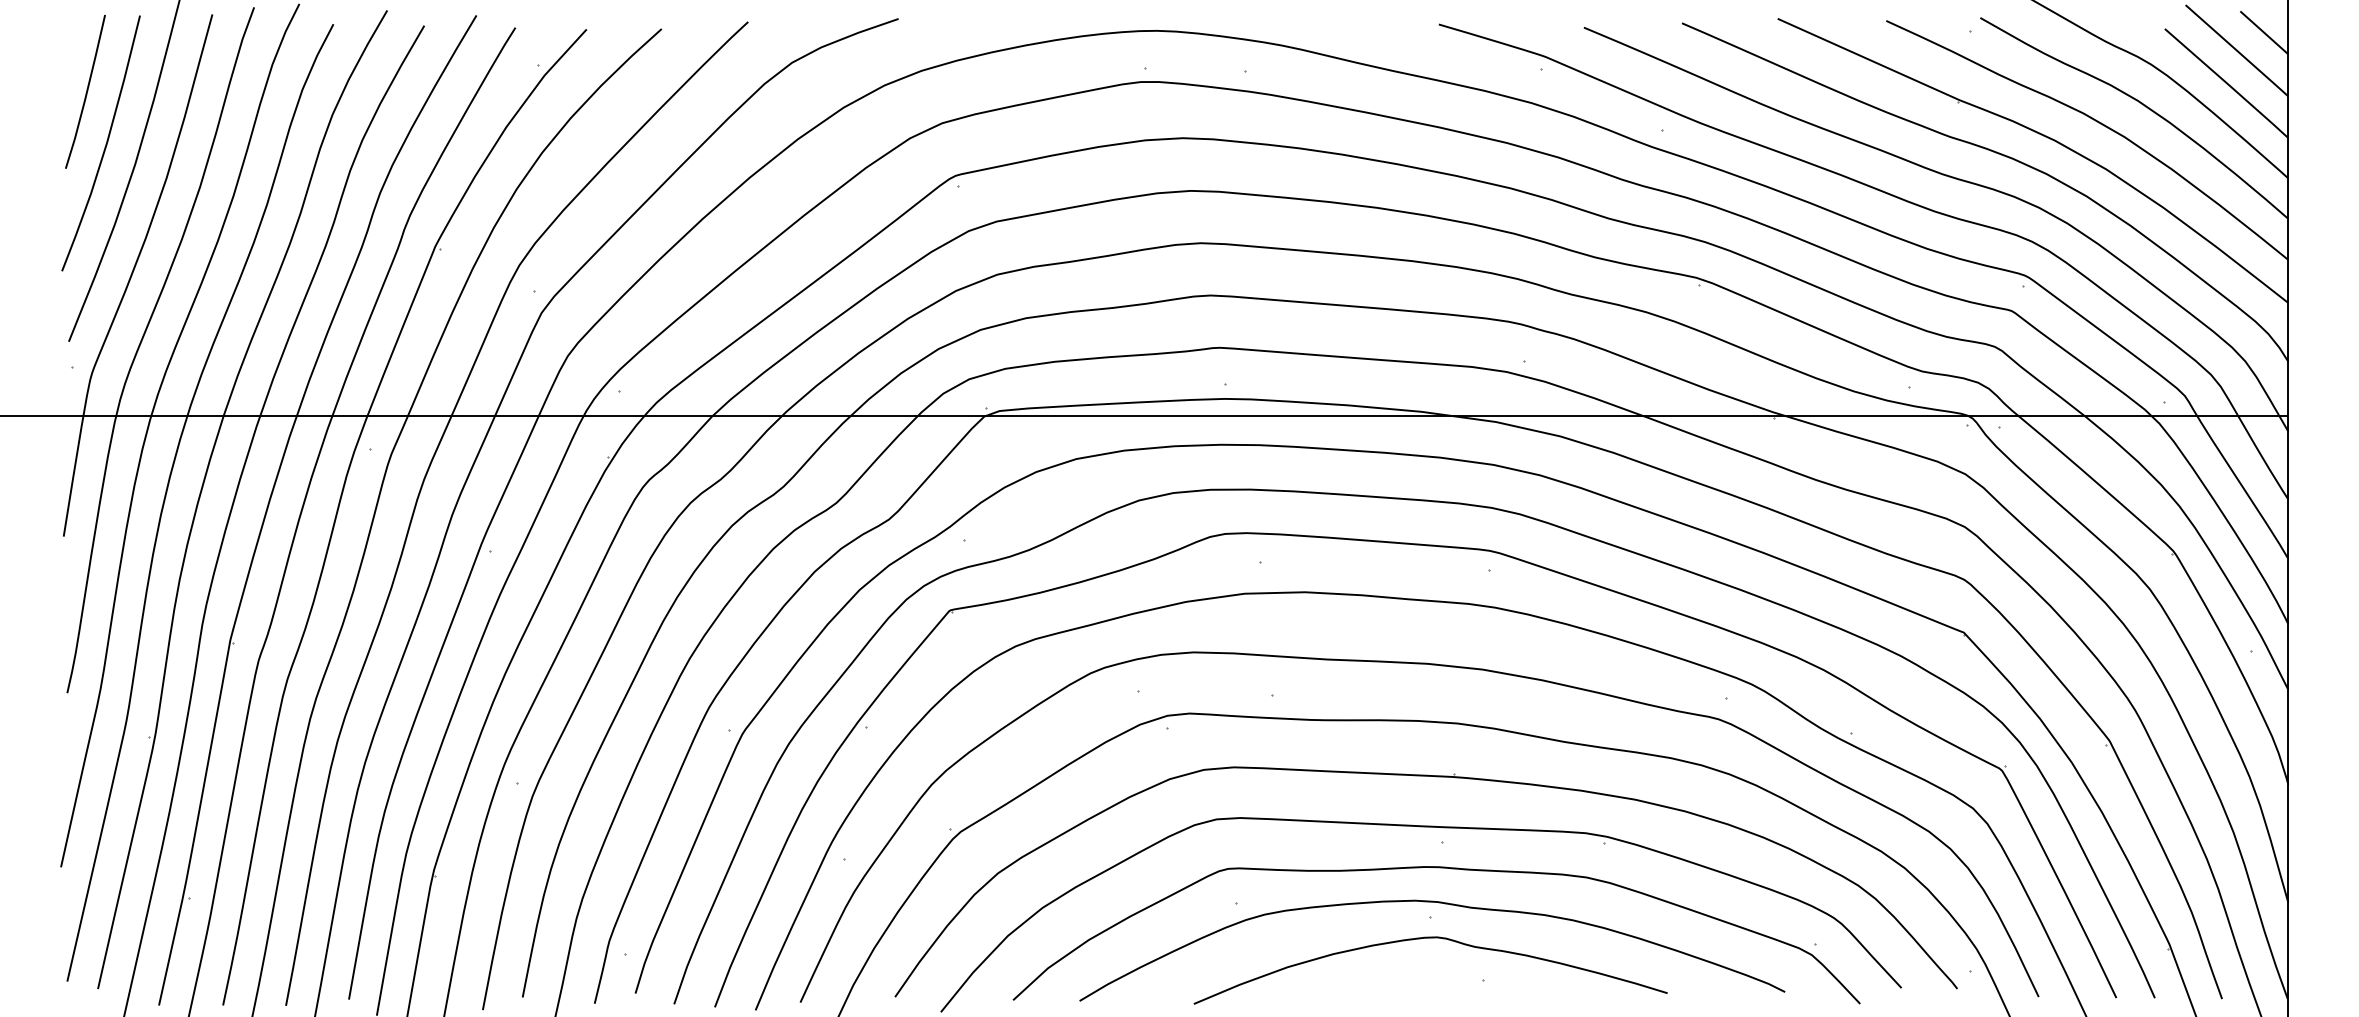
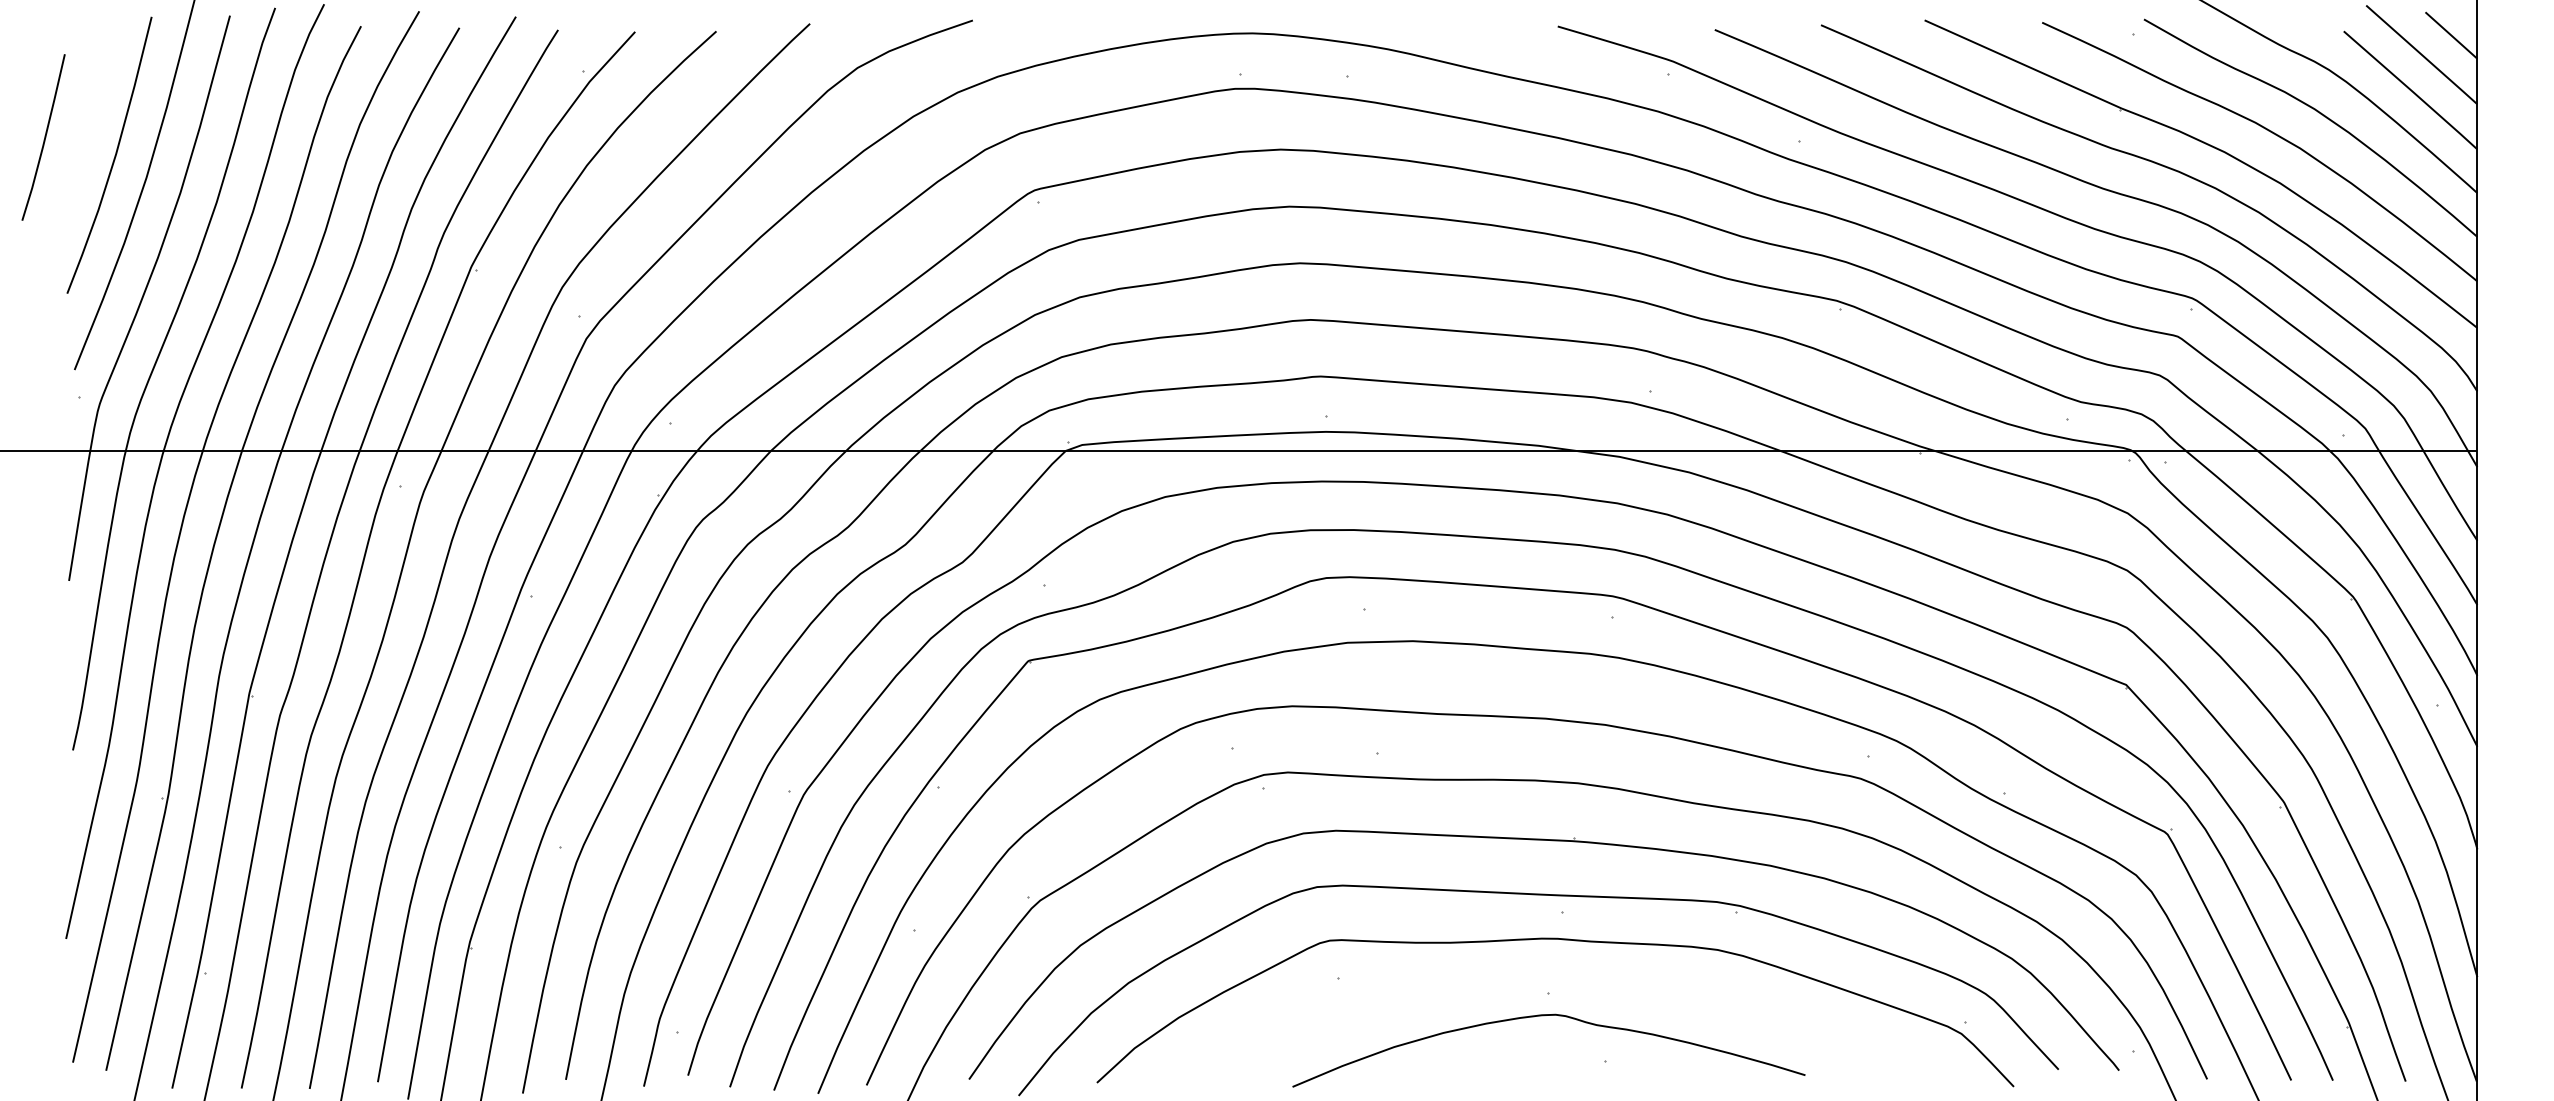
line: (86, 91) -> (44, 137), moved
curve: (1441, 903) -> (1560, 978), removed

